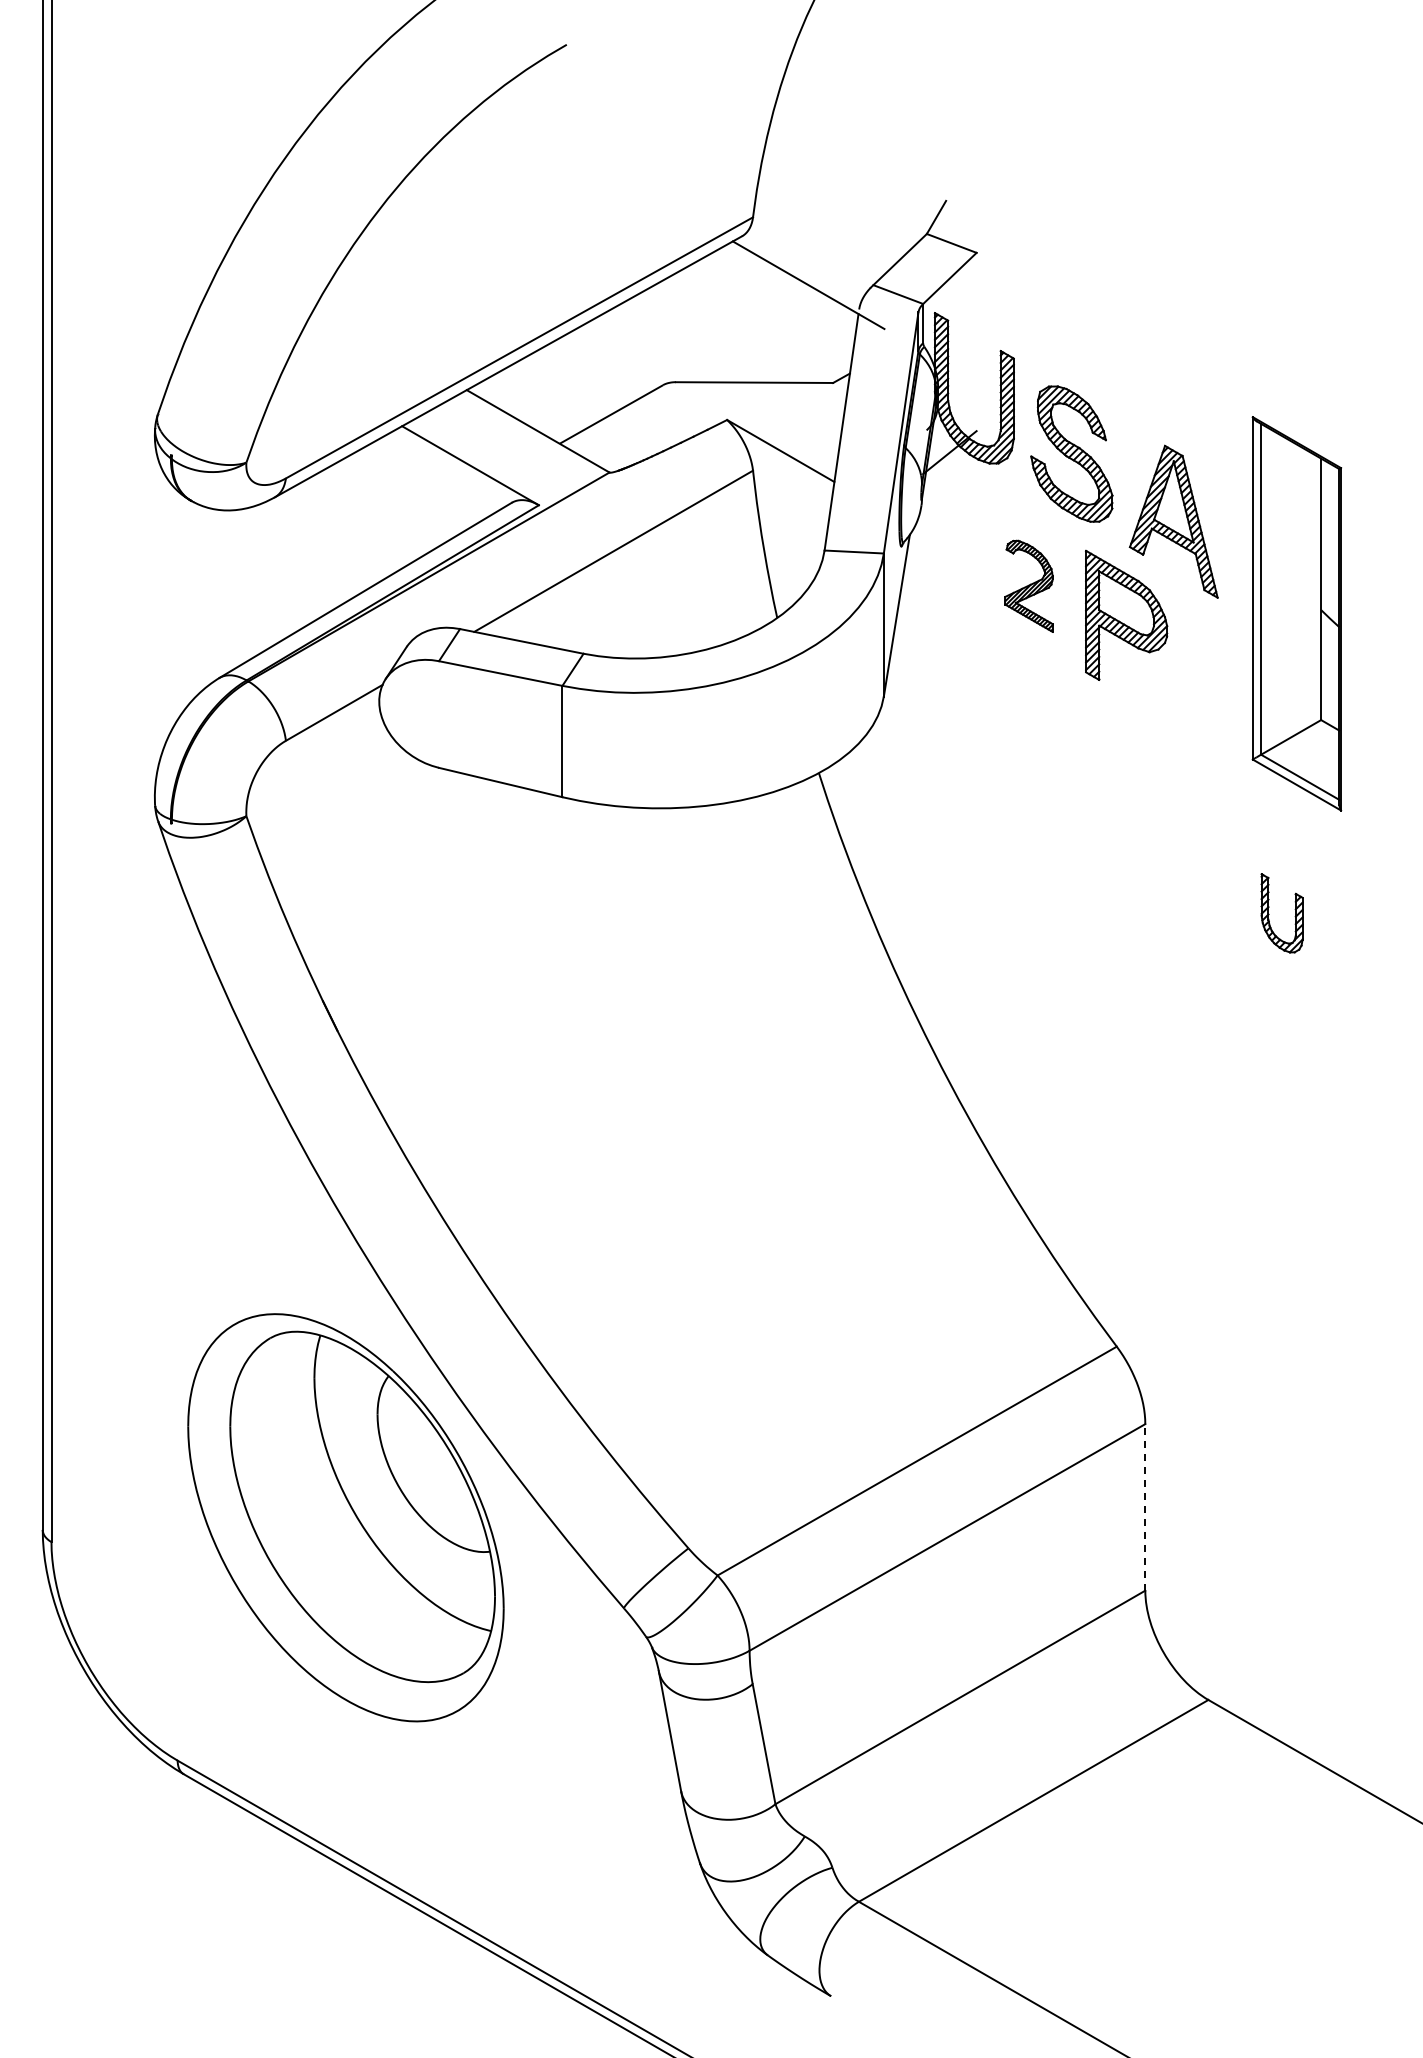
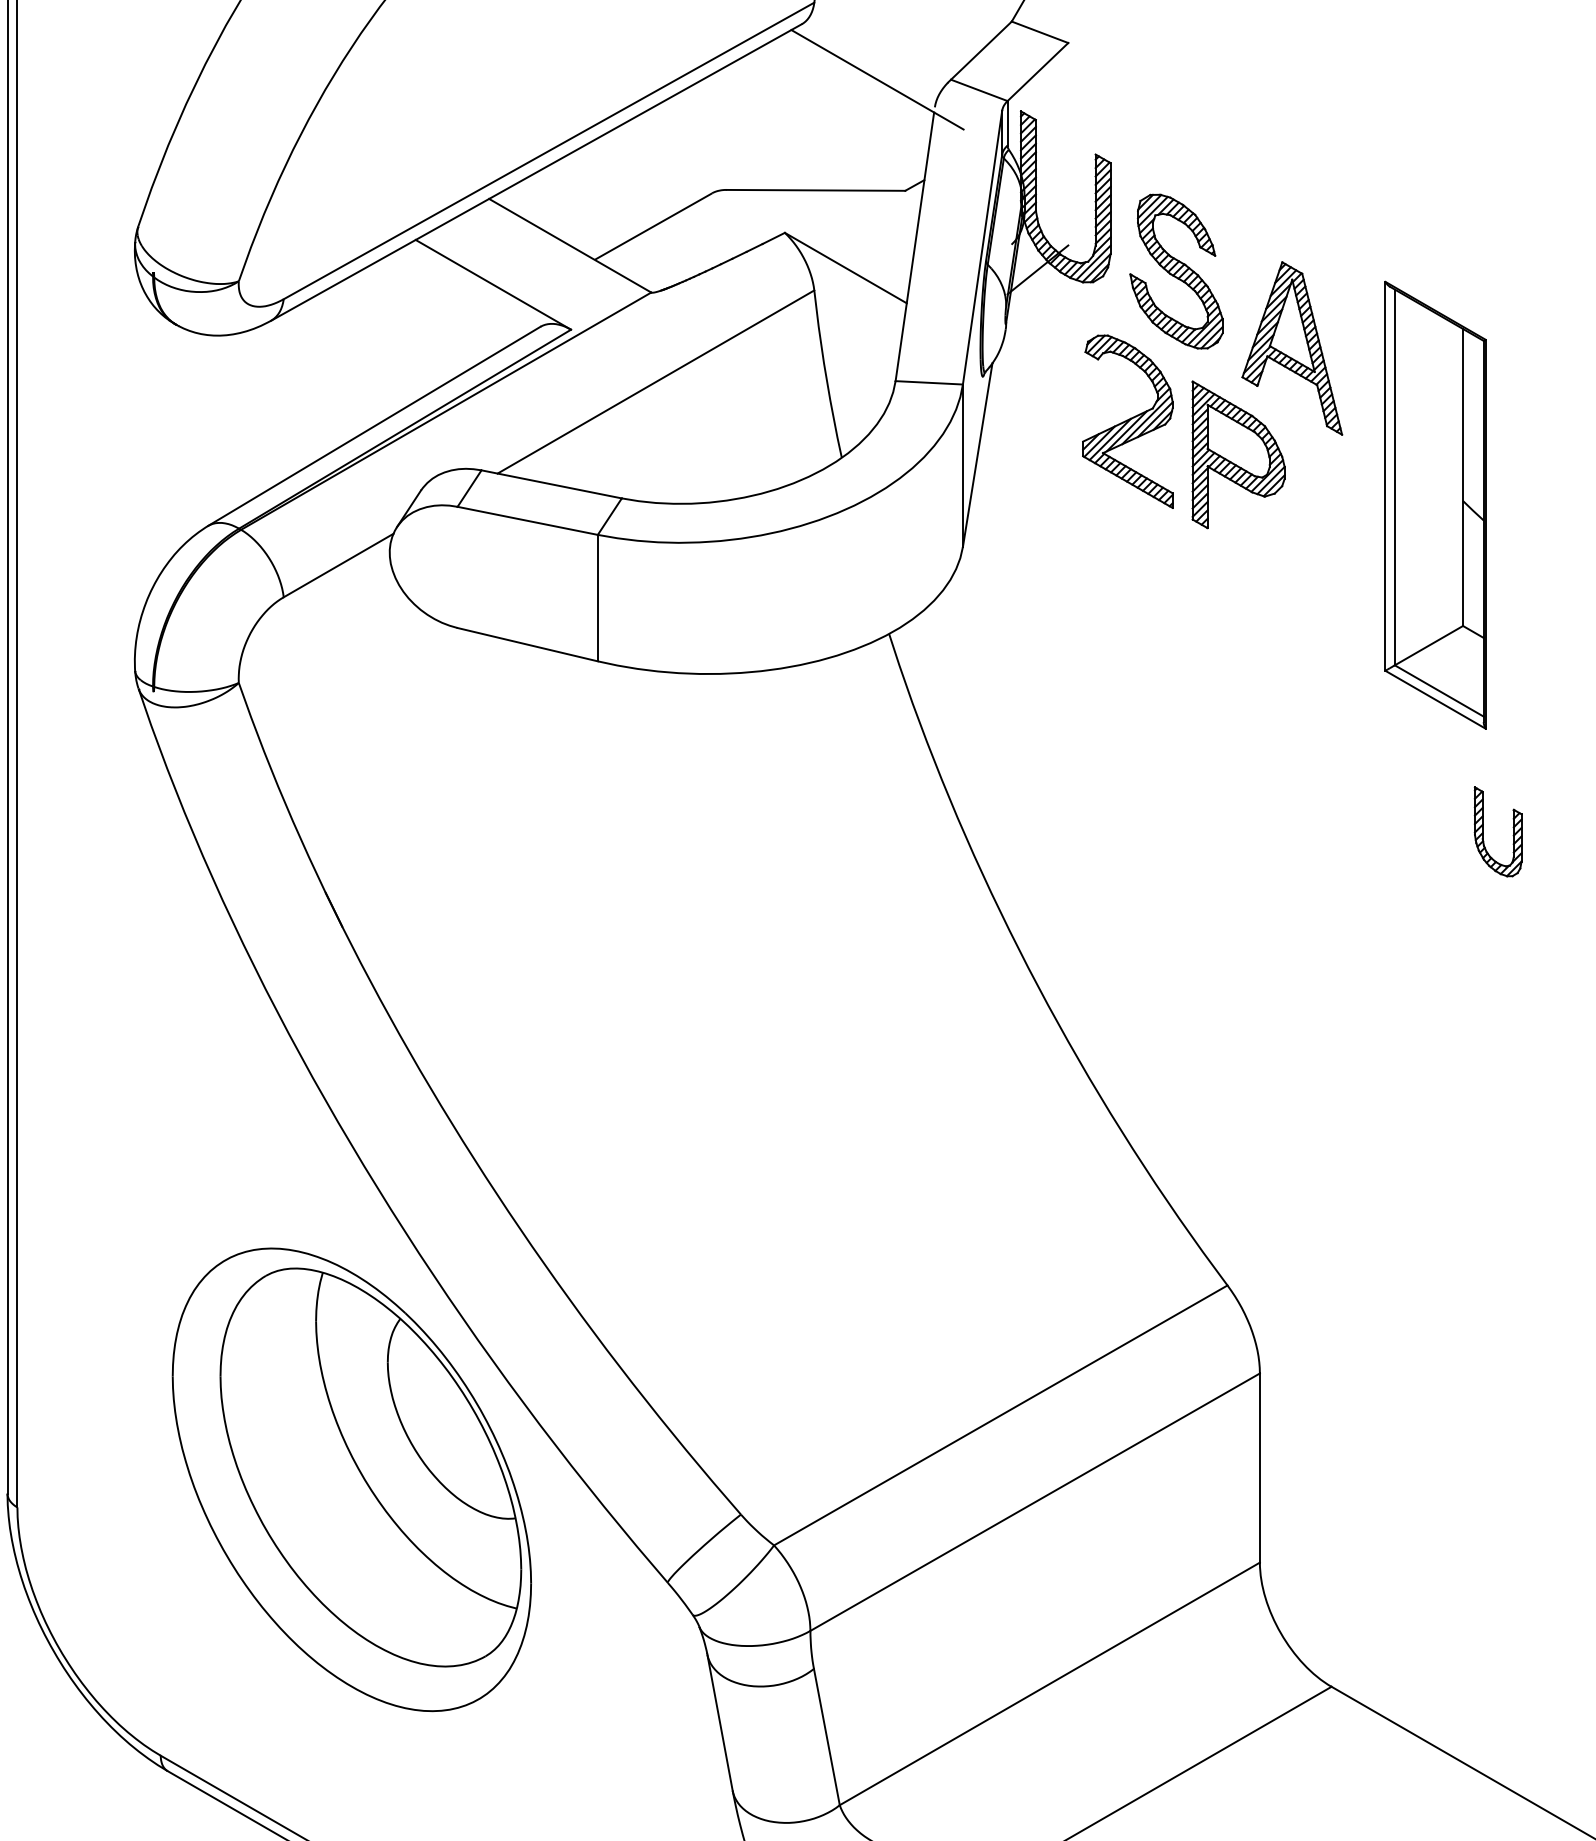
part: (1028, 586) -> (1127, 421), size x1.67
part: (1296, 613) -> (1435, 504), moved
part: (1269, 914) -> (1483, 833), moved
line: (1145, 1506) -> (1260, 1467), dashed -> solid

